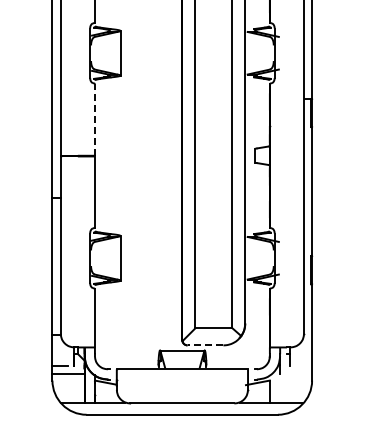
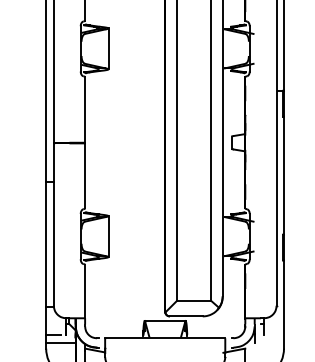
line: (94, 119) -> (84, 109), dashed -> solid
line: (205, 345) -> (186, 316), dashed -> solid

